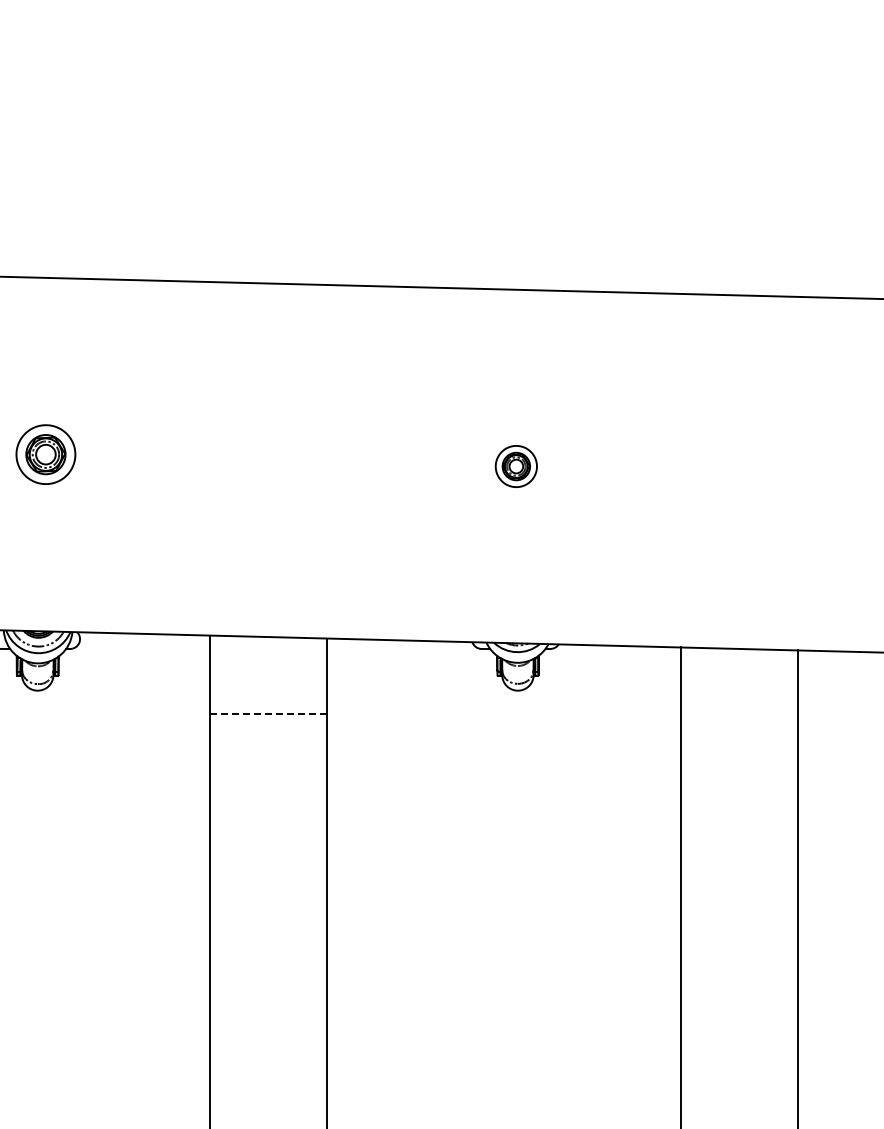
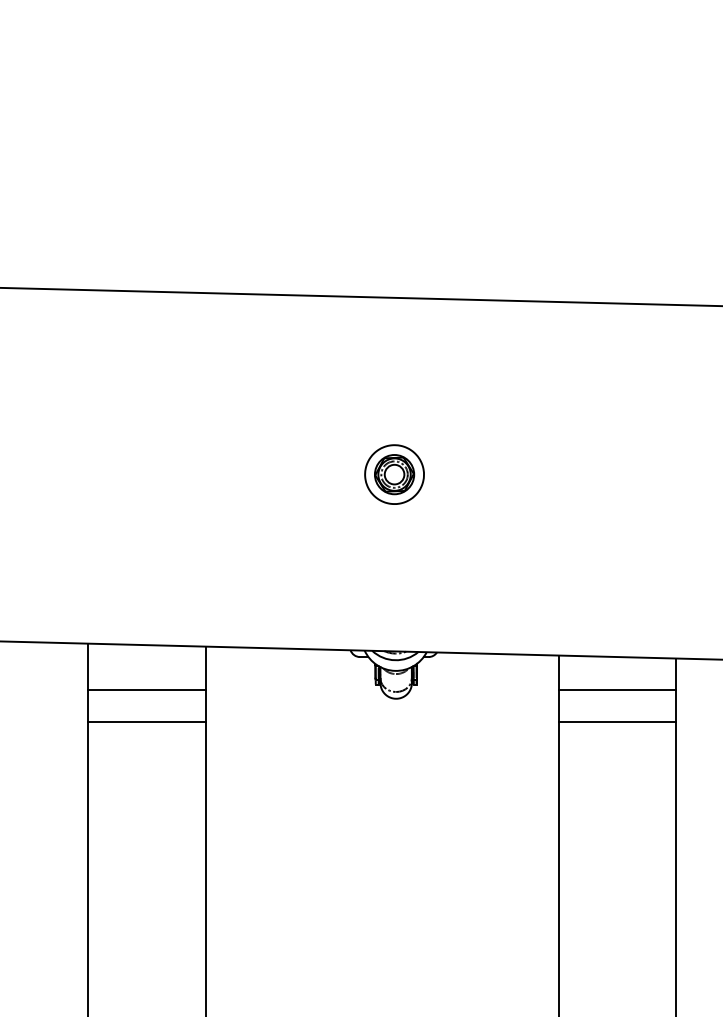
part: (516, 466) -> (394, 474), size x1.43
line: (268, 682) -> (146, 690), added
line: (738, 682) -> (616, 690), added
line: (268, 713) -> (146, 721), dashed -> solid
line: (738, 713) -> (616, 721), added

